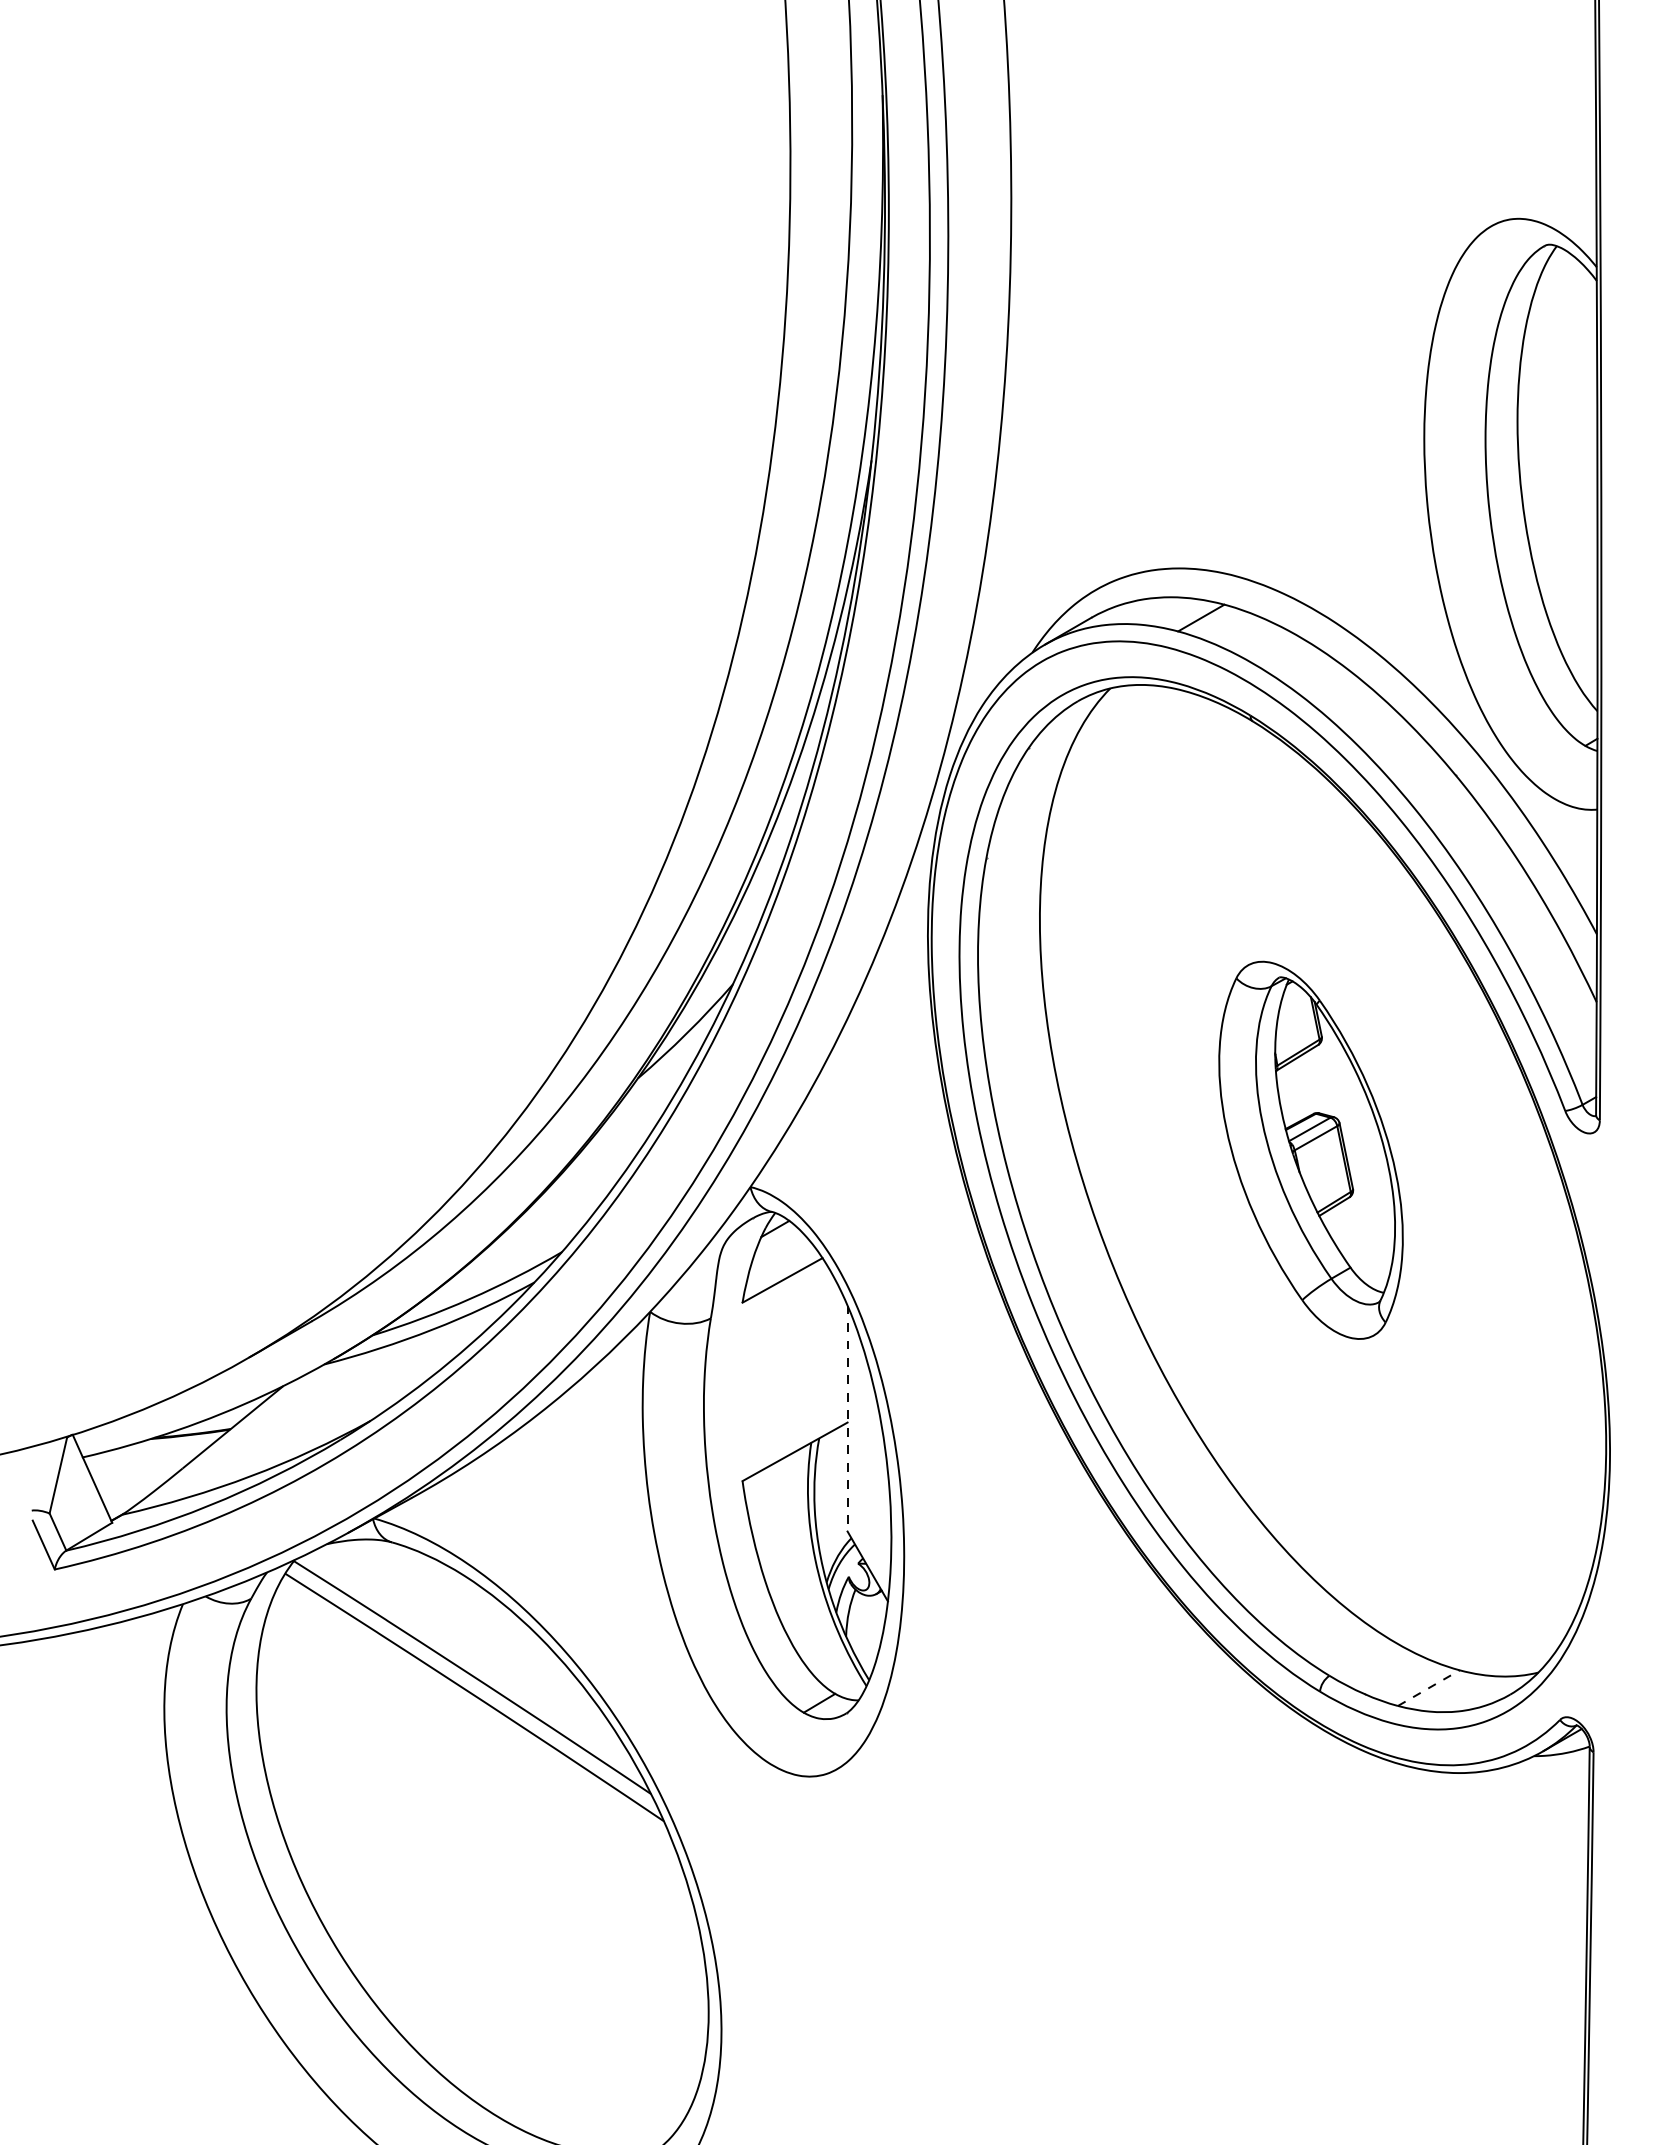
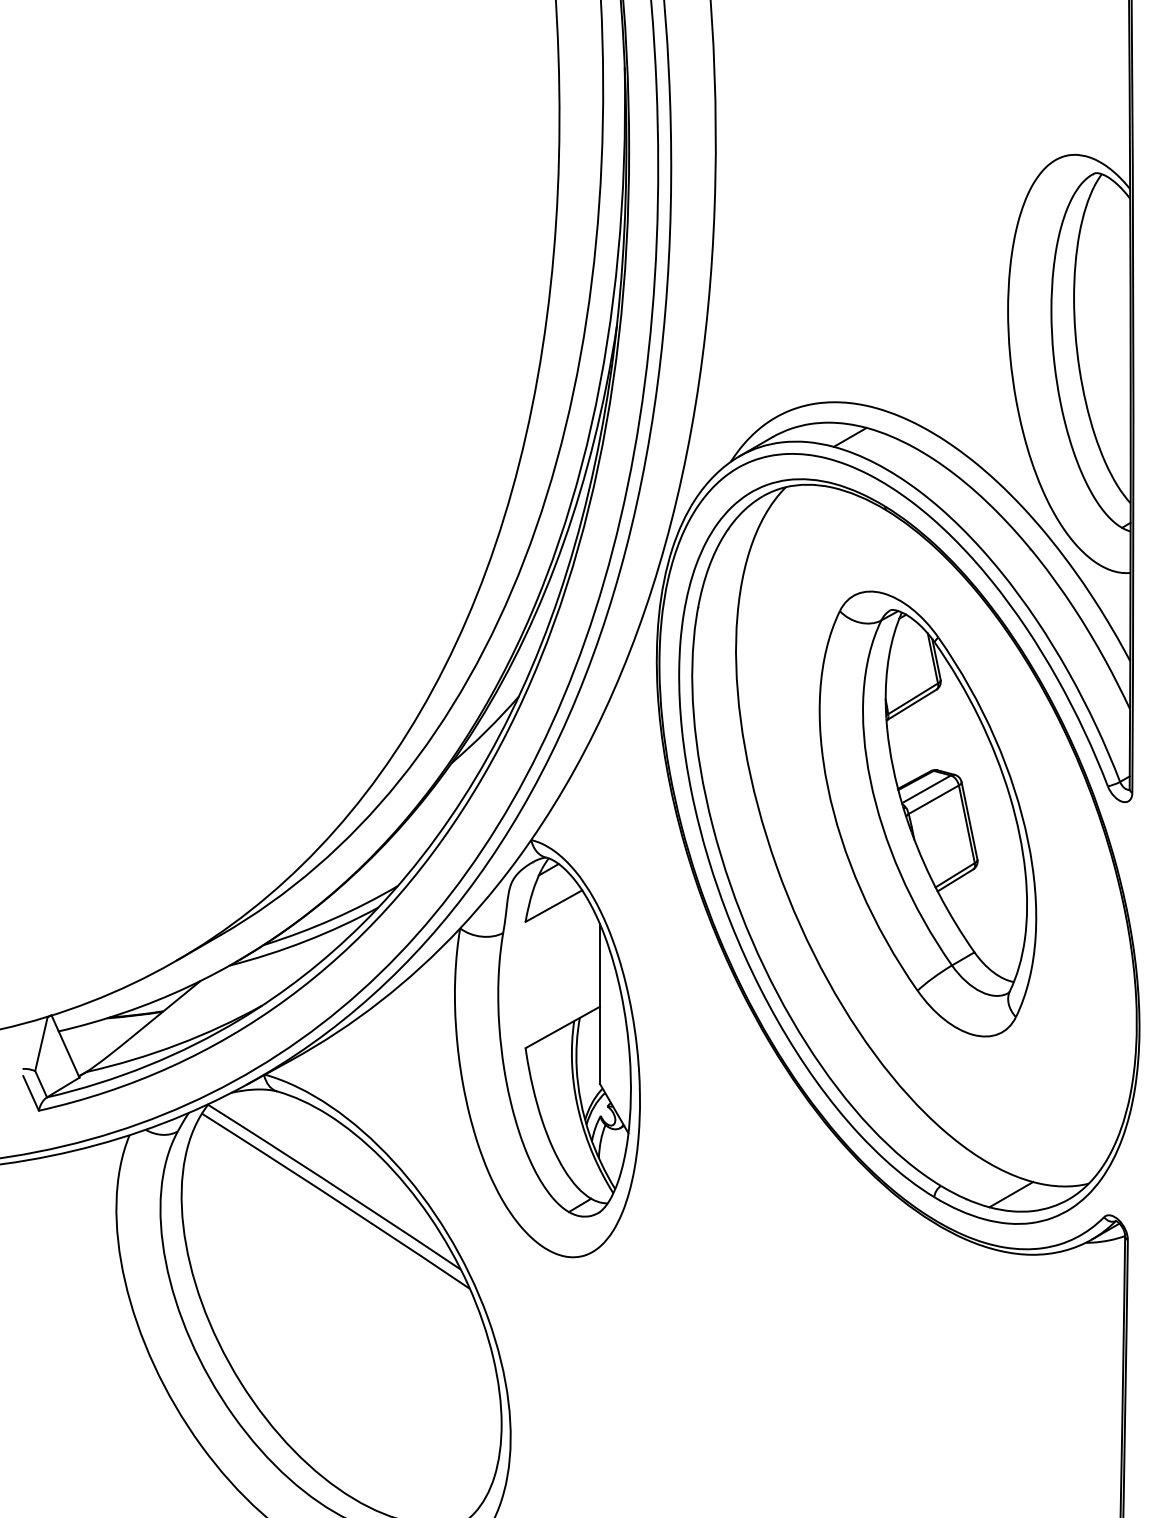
part: (1310, 1150) -> (927, 814), size x1.67
line: (847, 1418) -> (599, 1003), dashed -> solid
line: (1428, 1688) -> (1011, 1194), dashed -> solid

